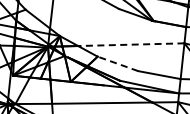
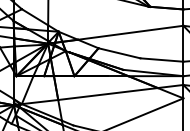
line: (131, 44) -> (130, 32), dashed -> solid
line: (117, 64) -> (119, 53), dashed -> solid

